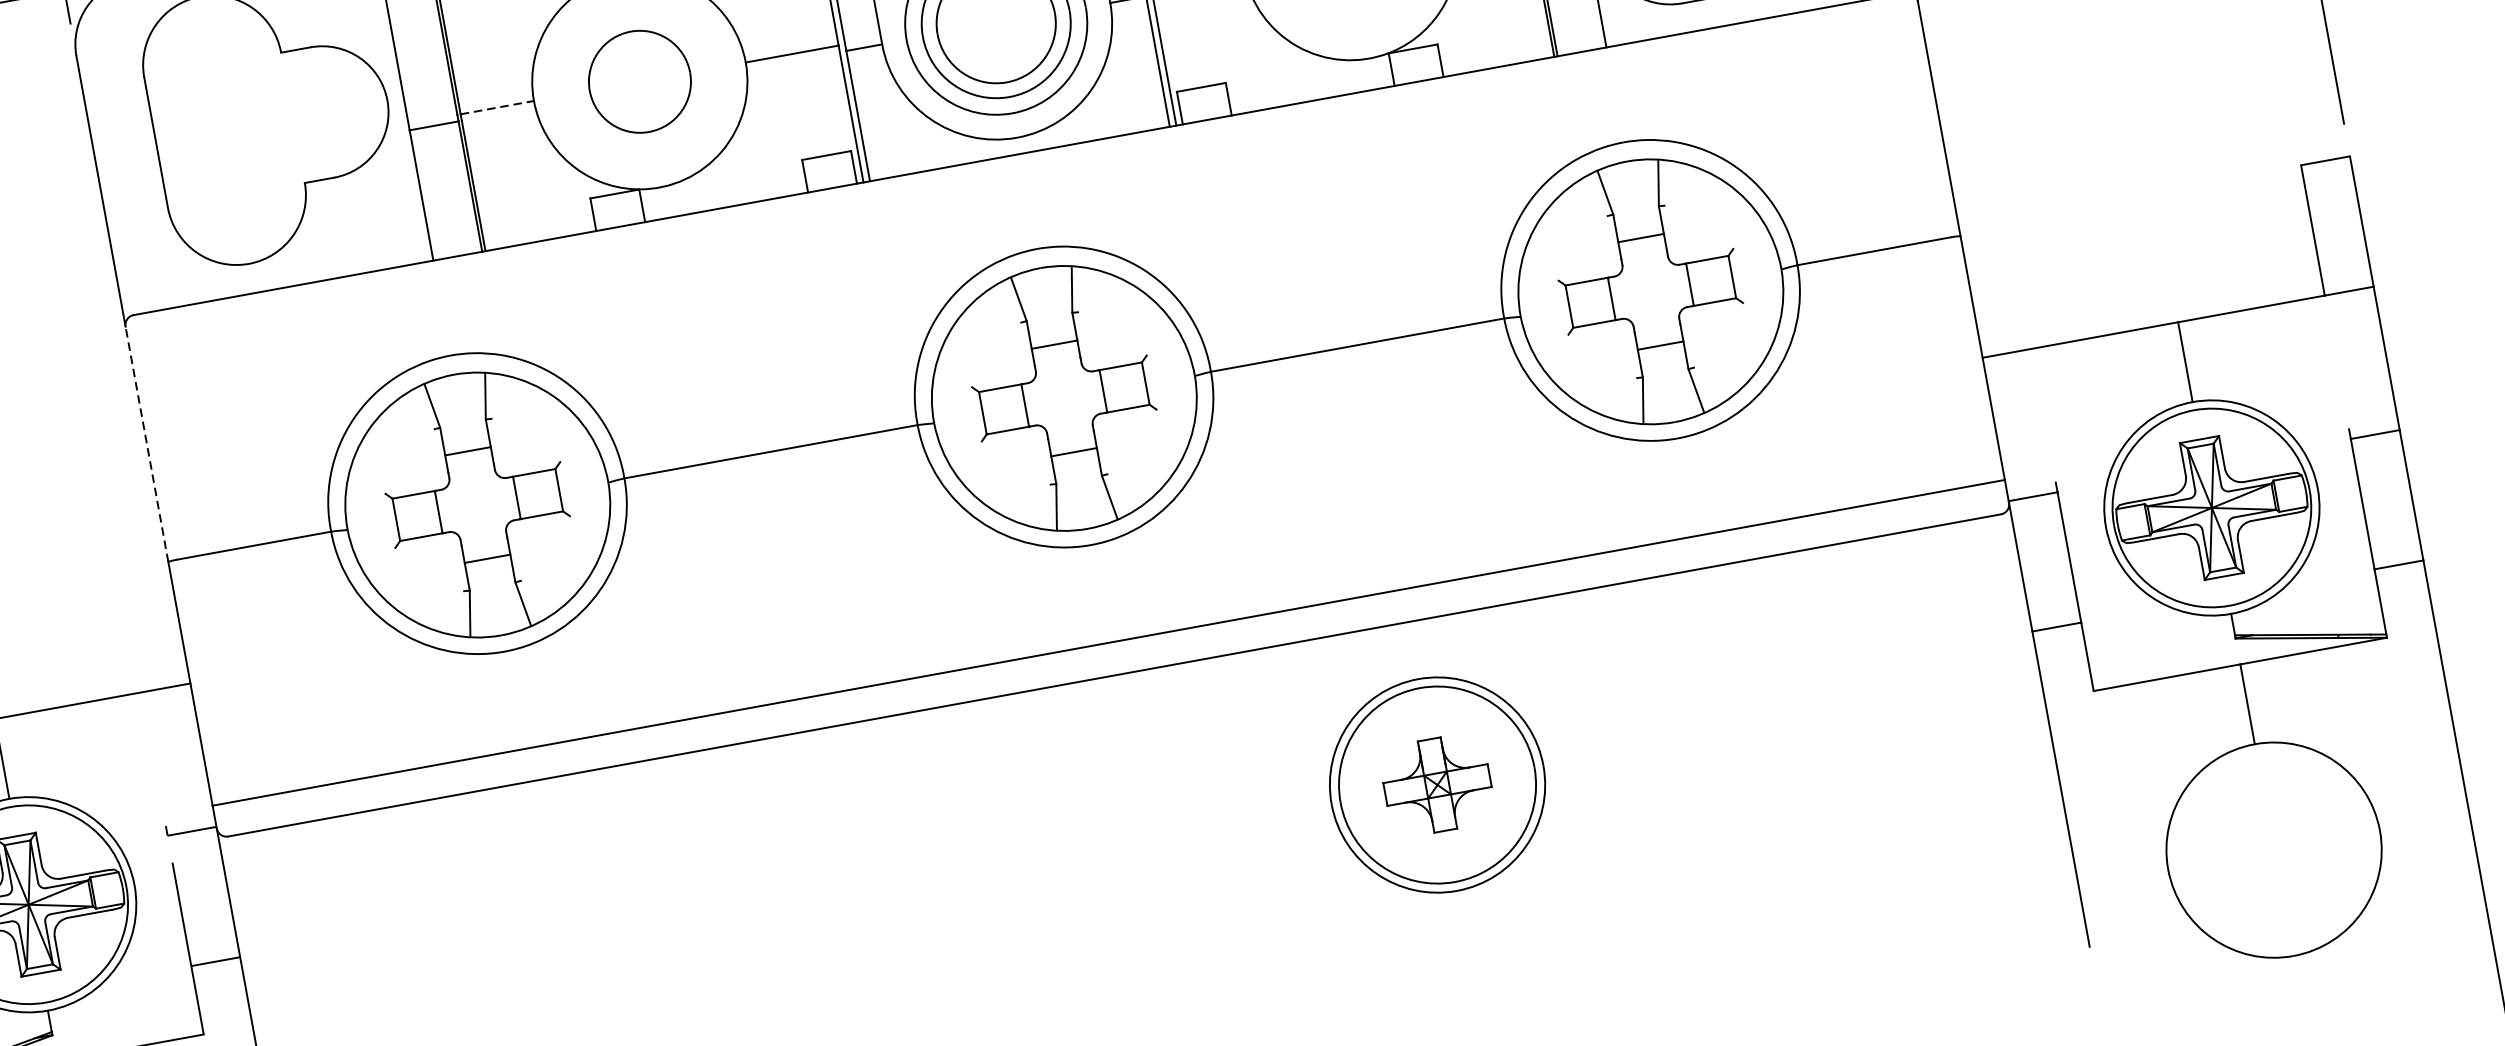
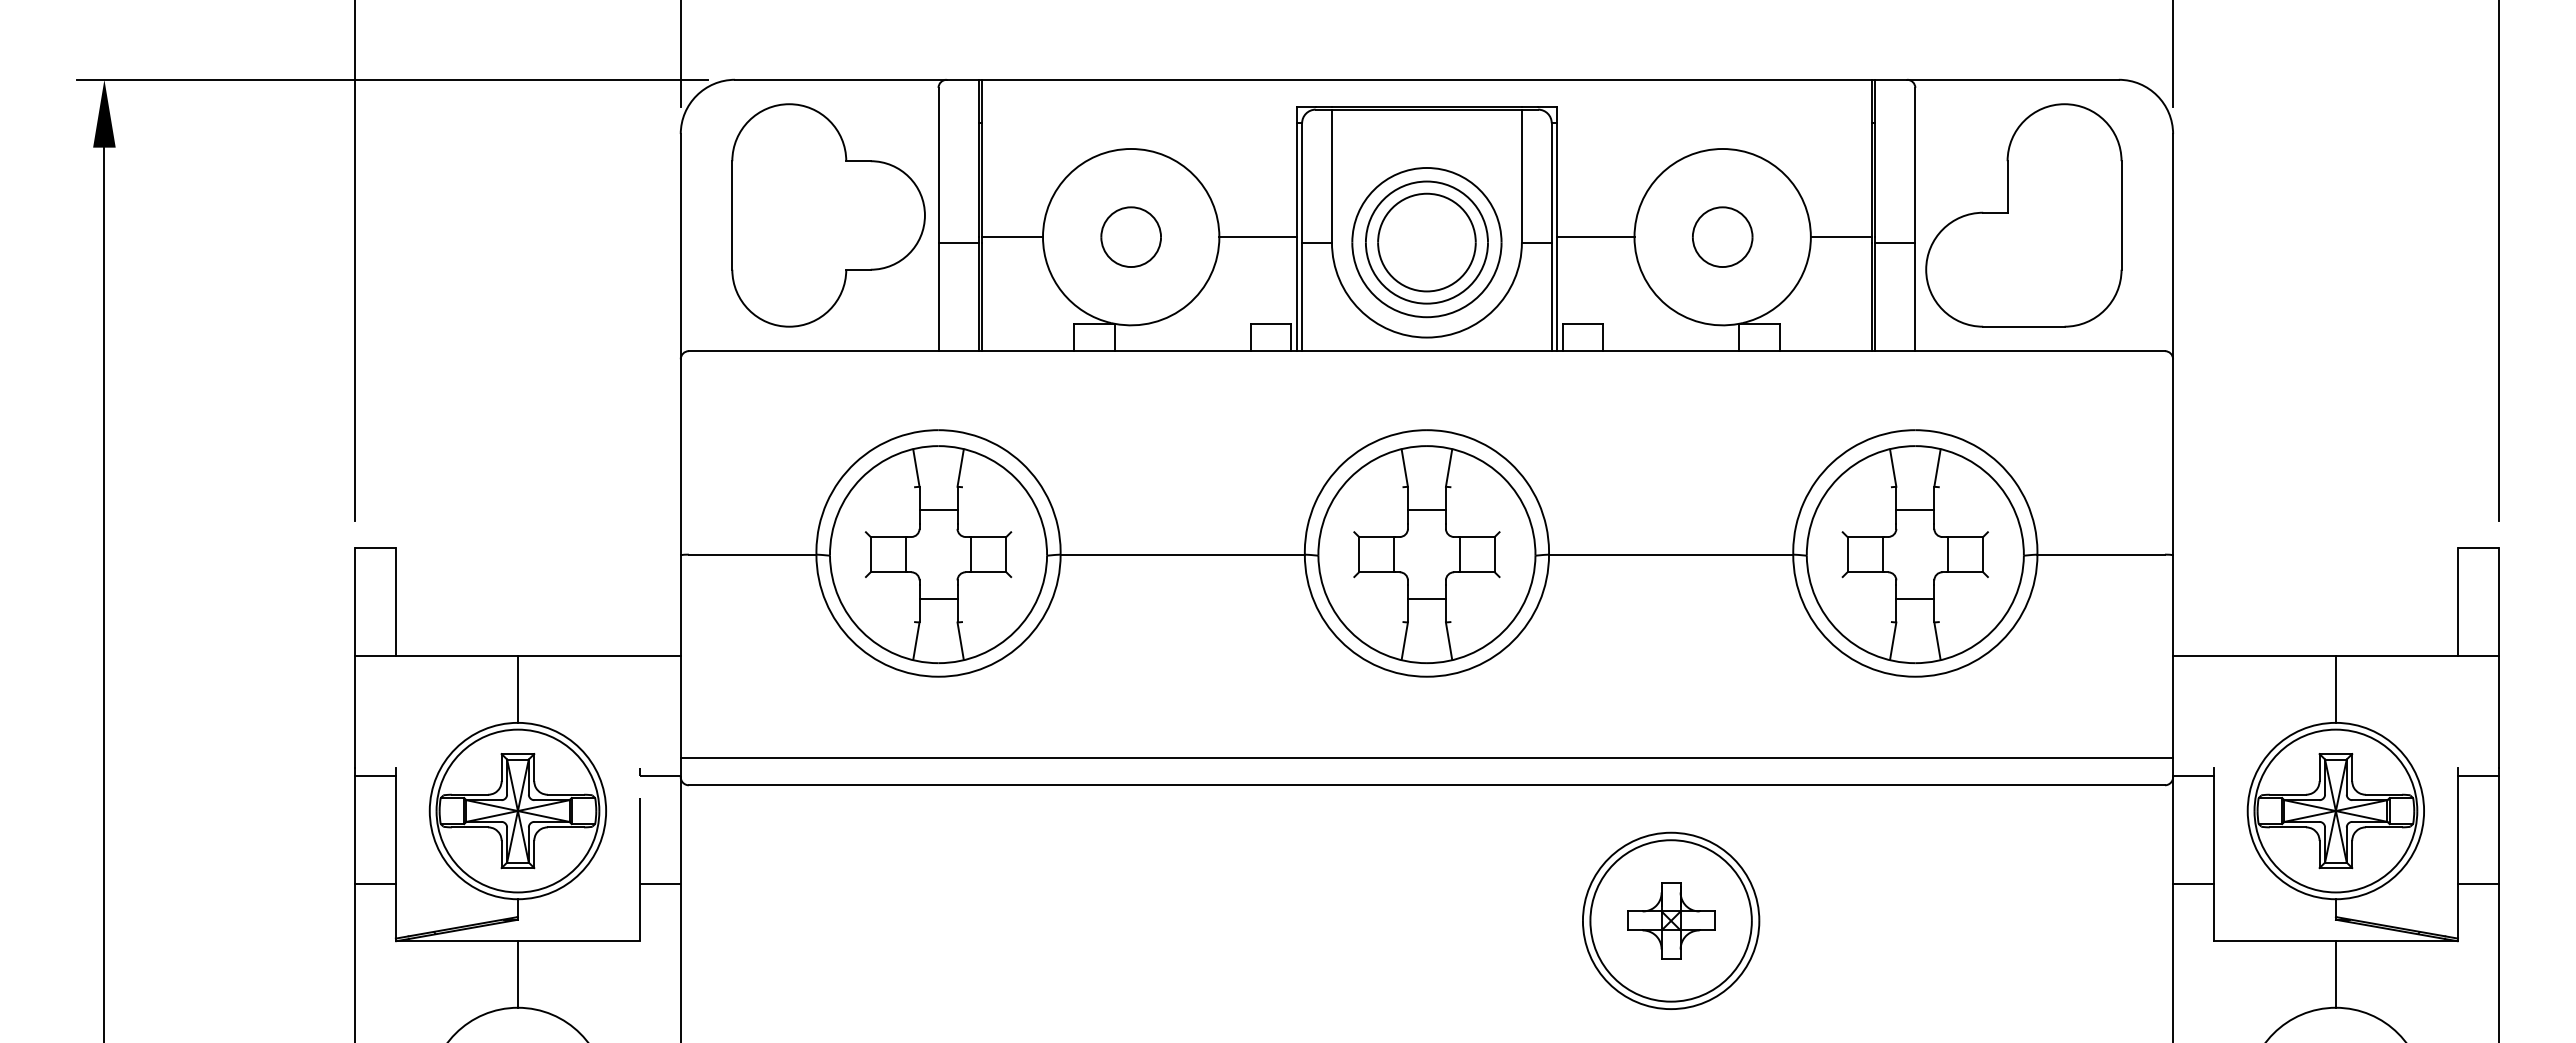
part: (638, 81) -> (1130, 236), size x0.71
line: (497, 108) -> (1012, 237), dashed -> solid
line: (146, 443) -> (680, 456), dashed -> solid

